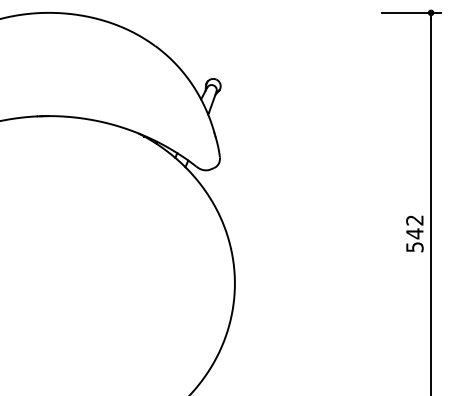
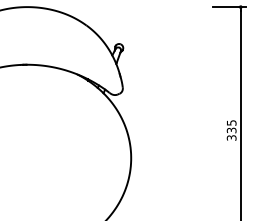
text: (414, 233) -> (231, 130), 542 -> 335

